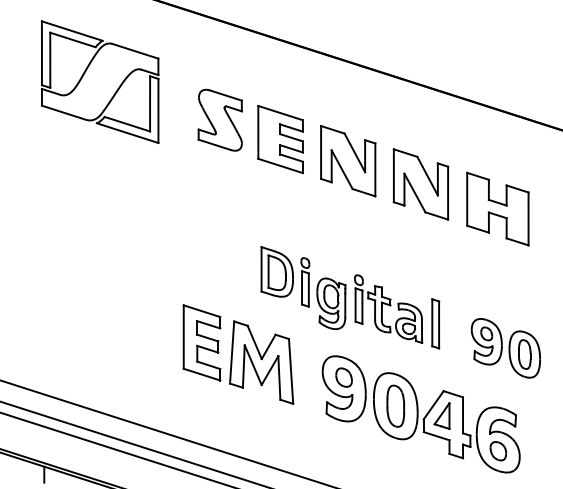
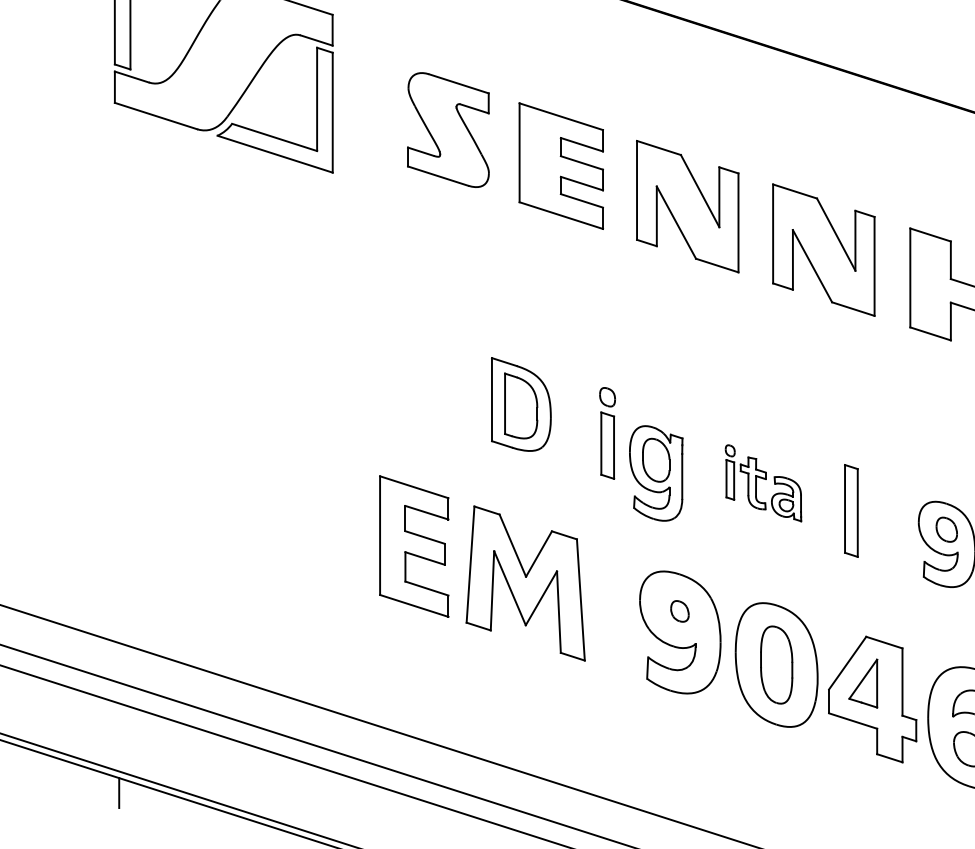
part: (276, 271) -> (519, 403), moved
part: (388, 308) -> (763, 482), size x0.6
part: (343, 377) -> (678, 611), size x0.6

